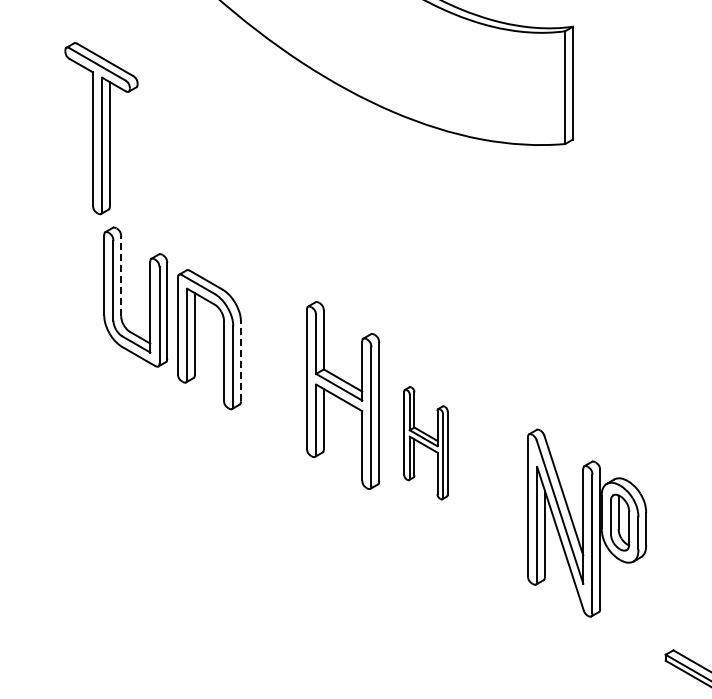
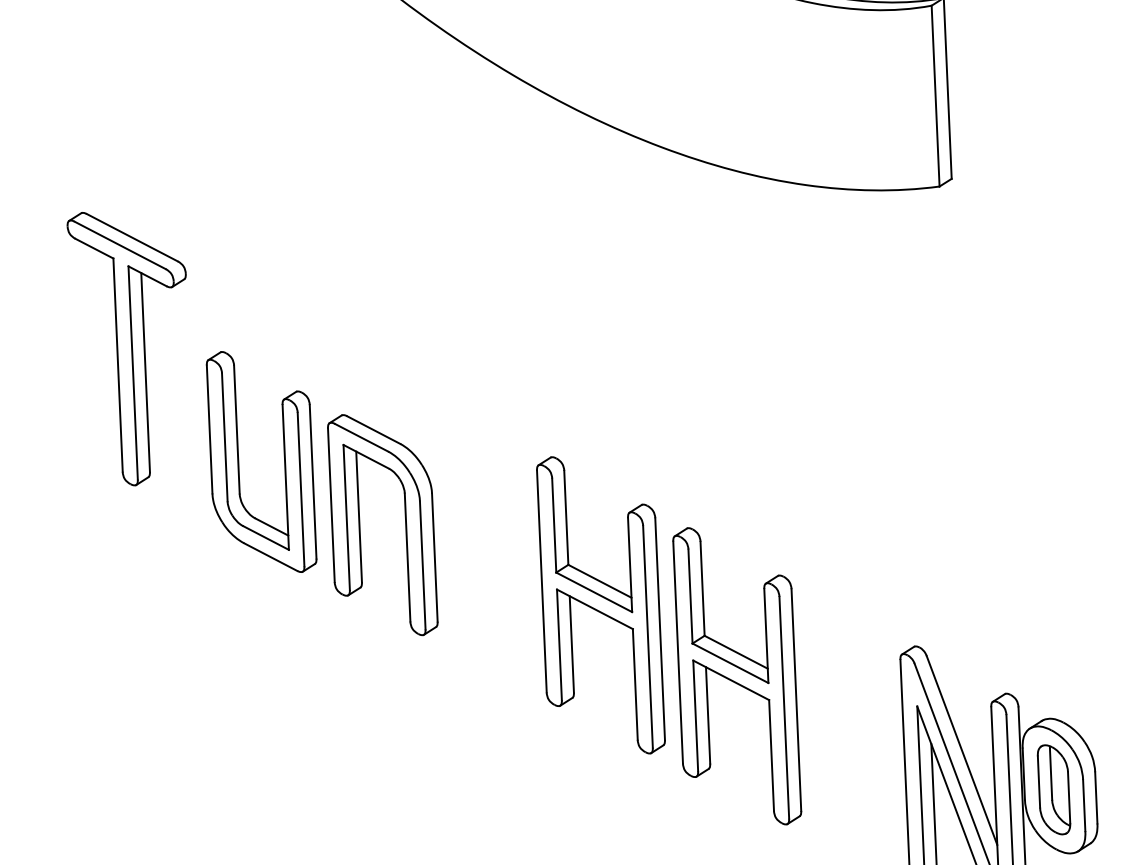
part: (101, 128) -> (130, 347), moved
line: (121, 276) -> (237, 430), dashed -> solid
line: (240, 361) -> (434, 557), dashed -> solid
part: (425, 442) -> (736, 674), size x1.67

